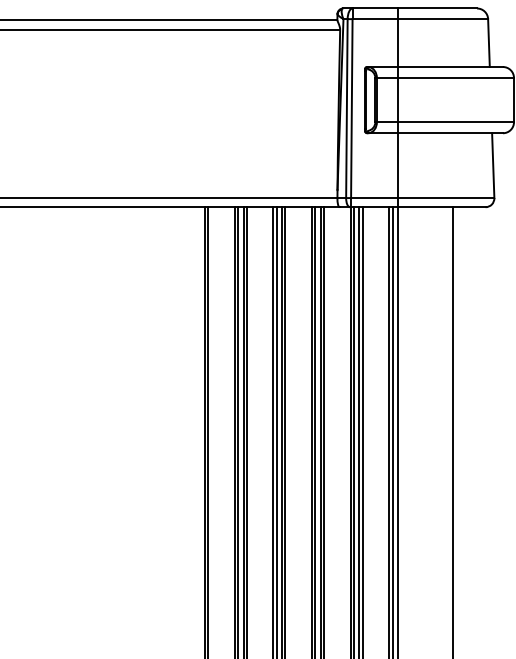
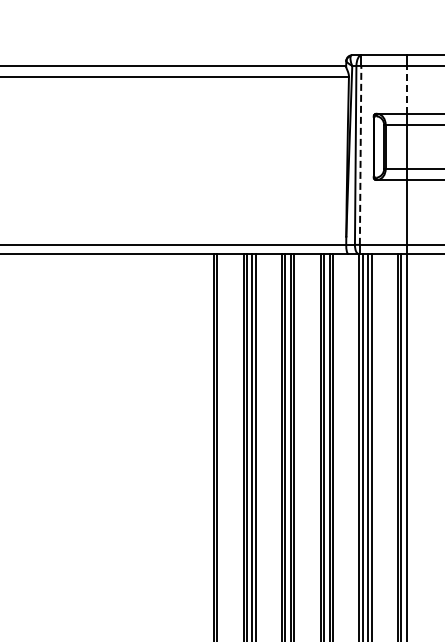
line: (398, 43) -> (407, 90), solid -> dashed
line: (351, 108) -> (360, 155), solid -> dashed

